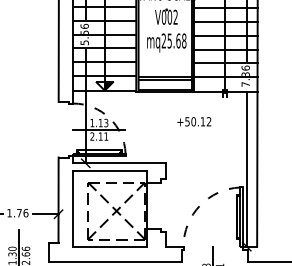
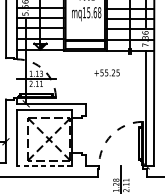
text: (163, 40) -> (84, 12), mq25.68 -> mq15.68
text: (201, 121) -> (112, 72), +50.12 -> +55.25
line: (109, 246) -> (43, 165), solid -> dashed

